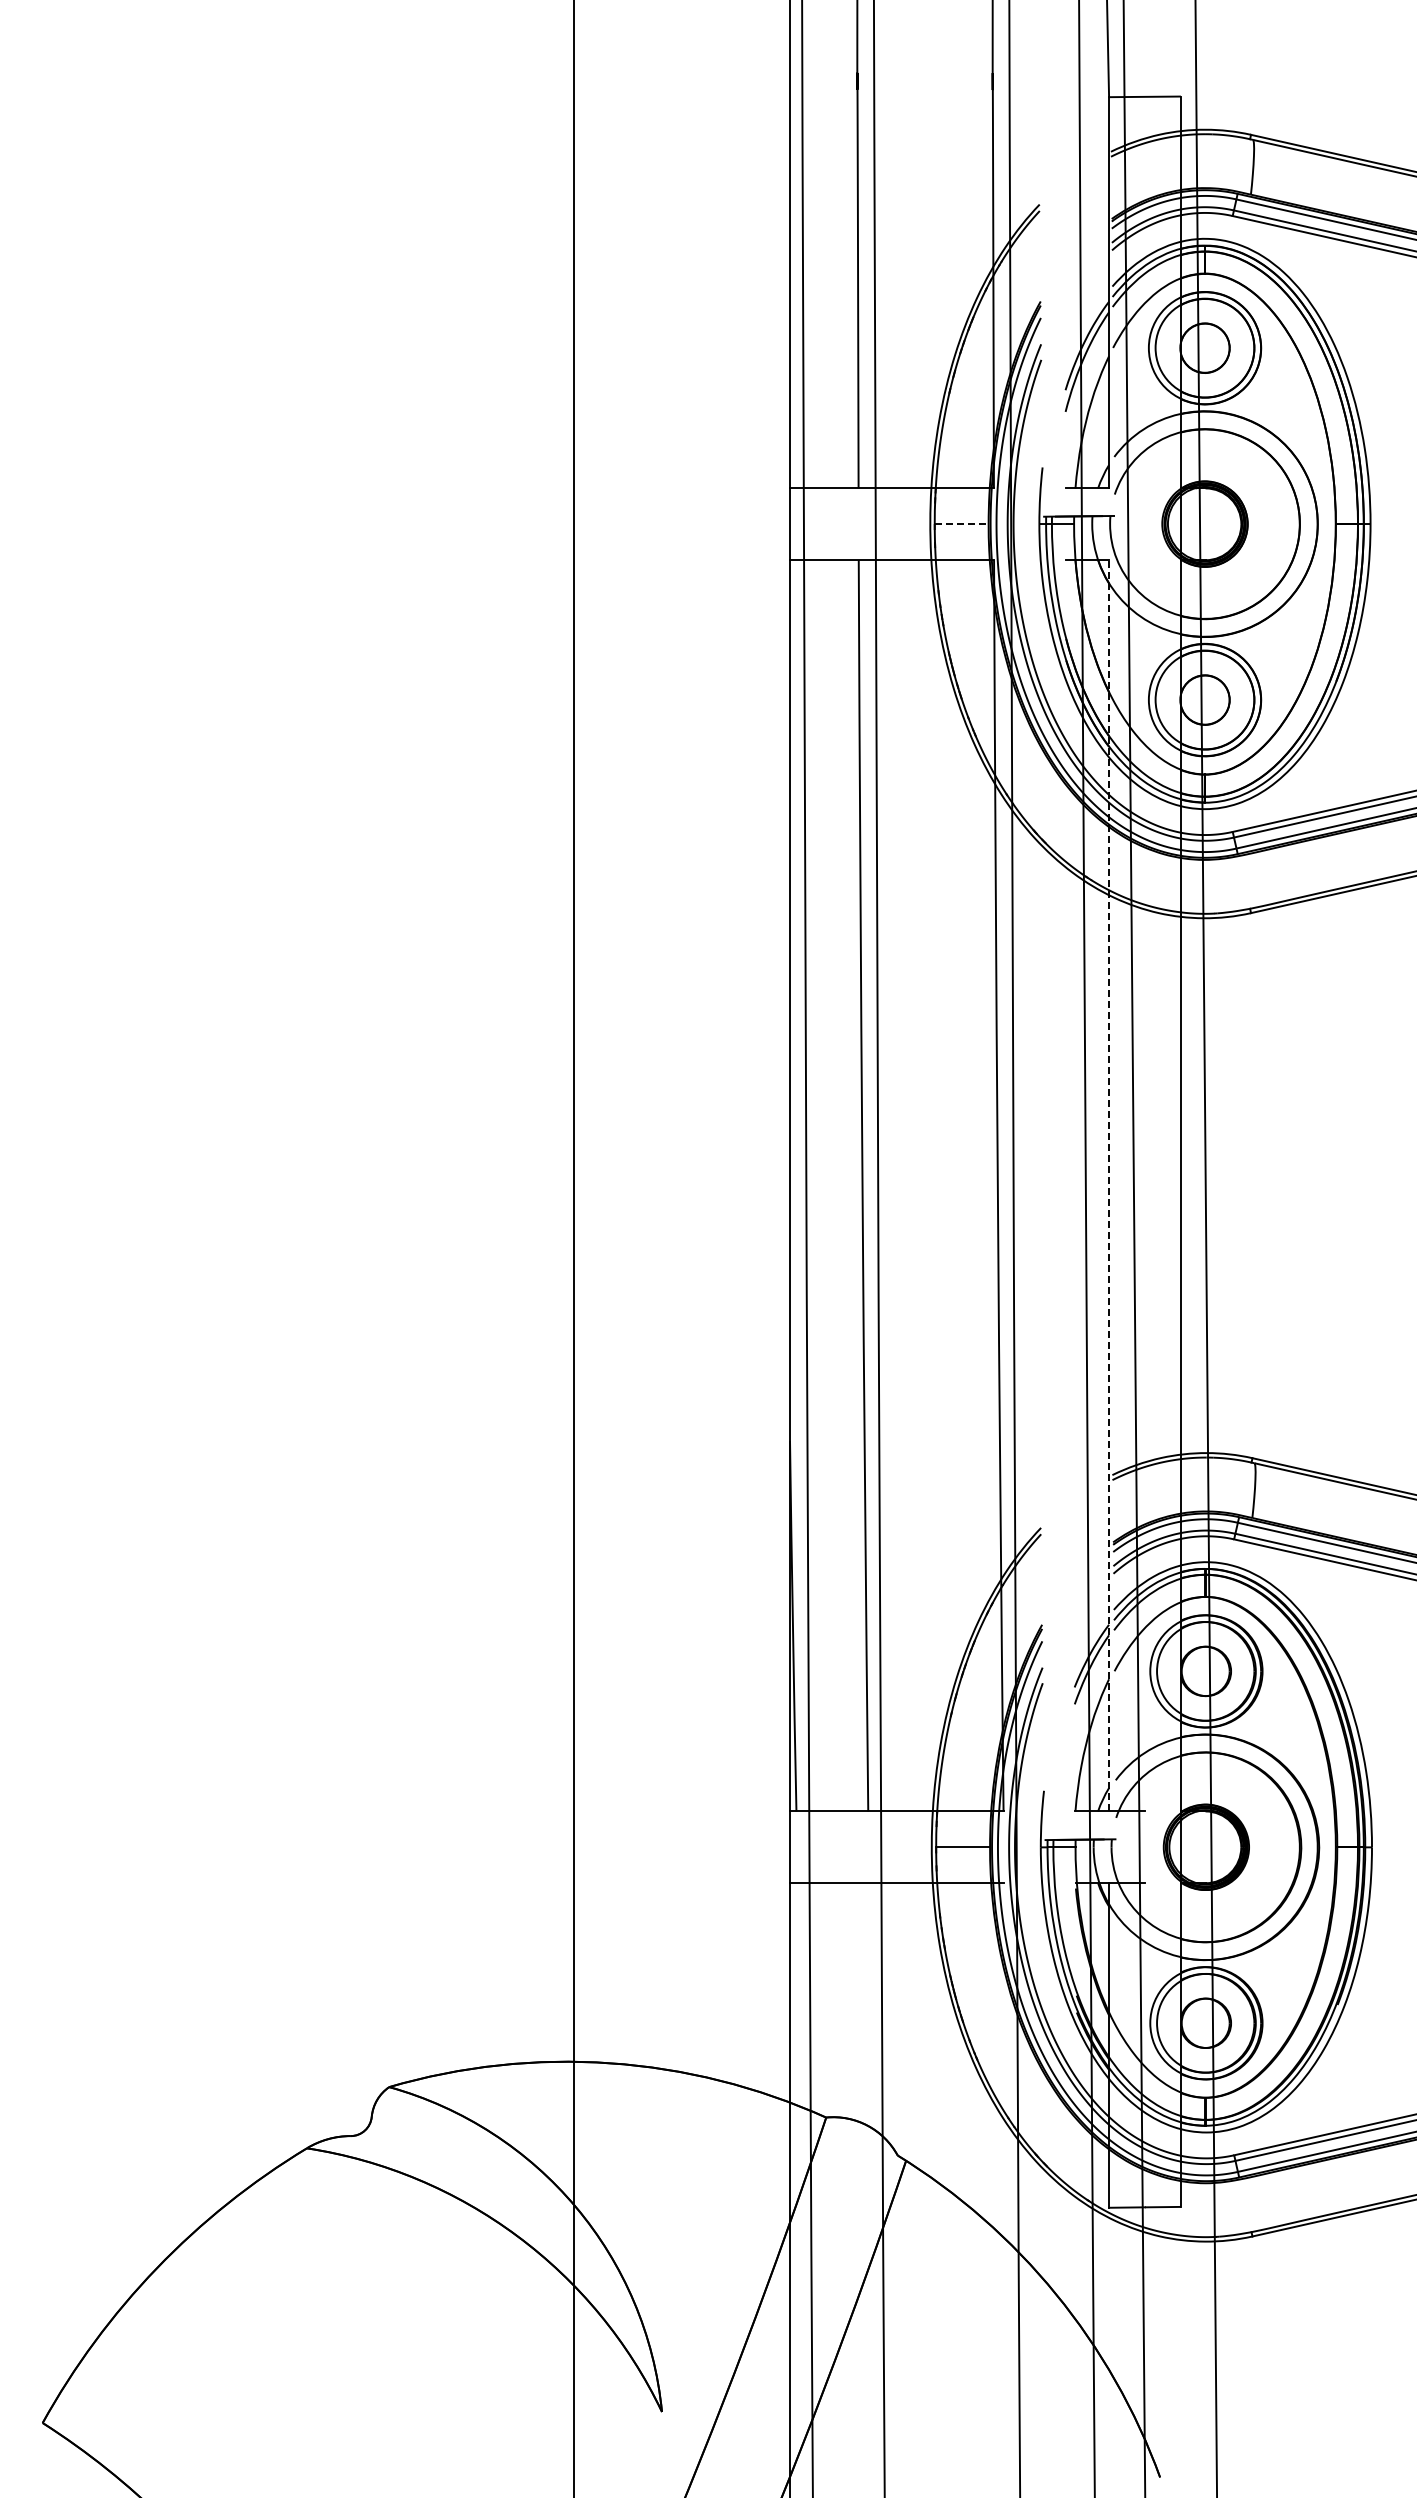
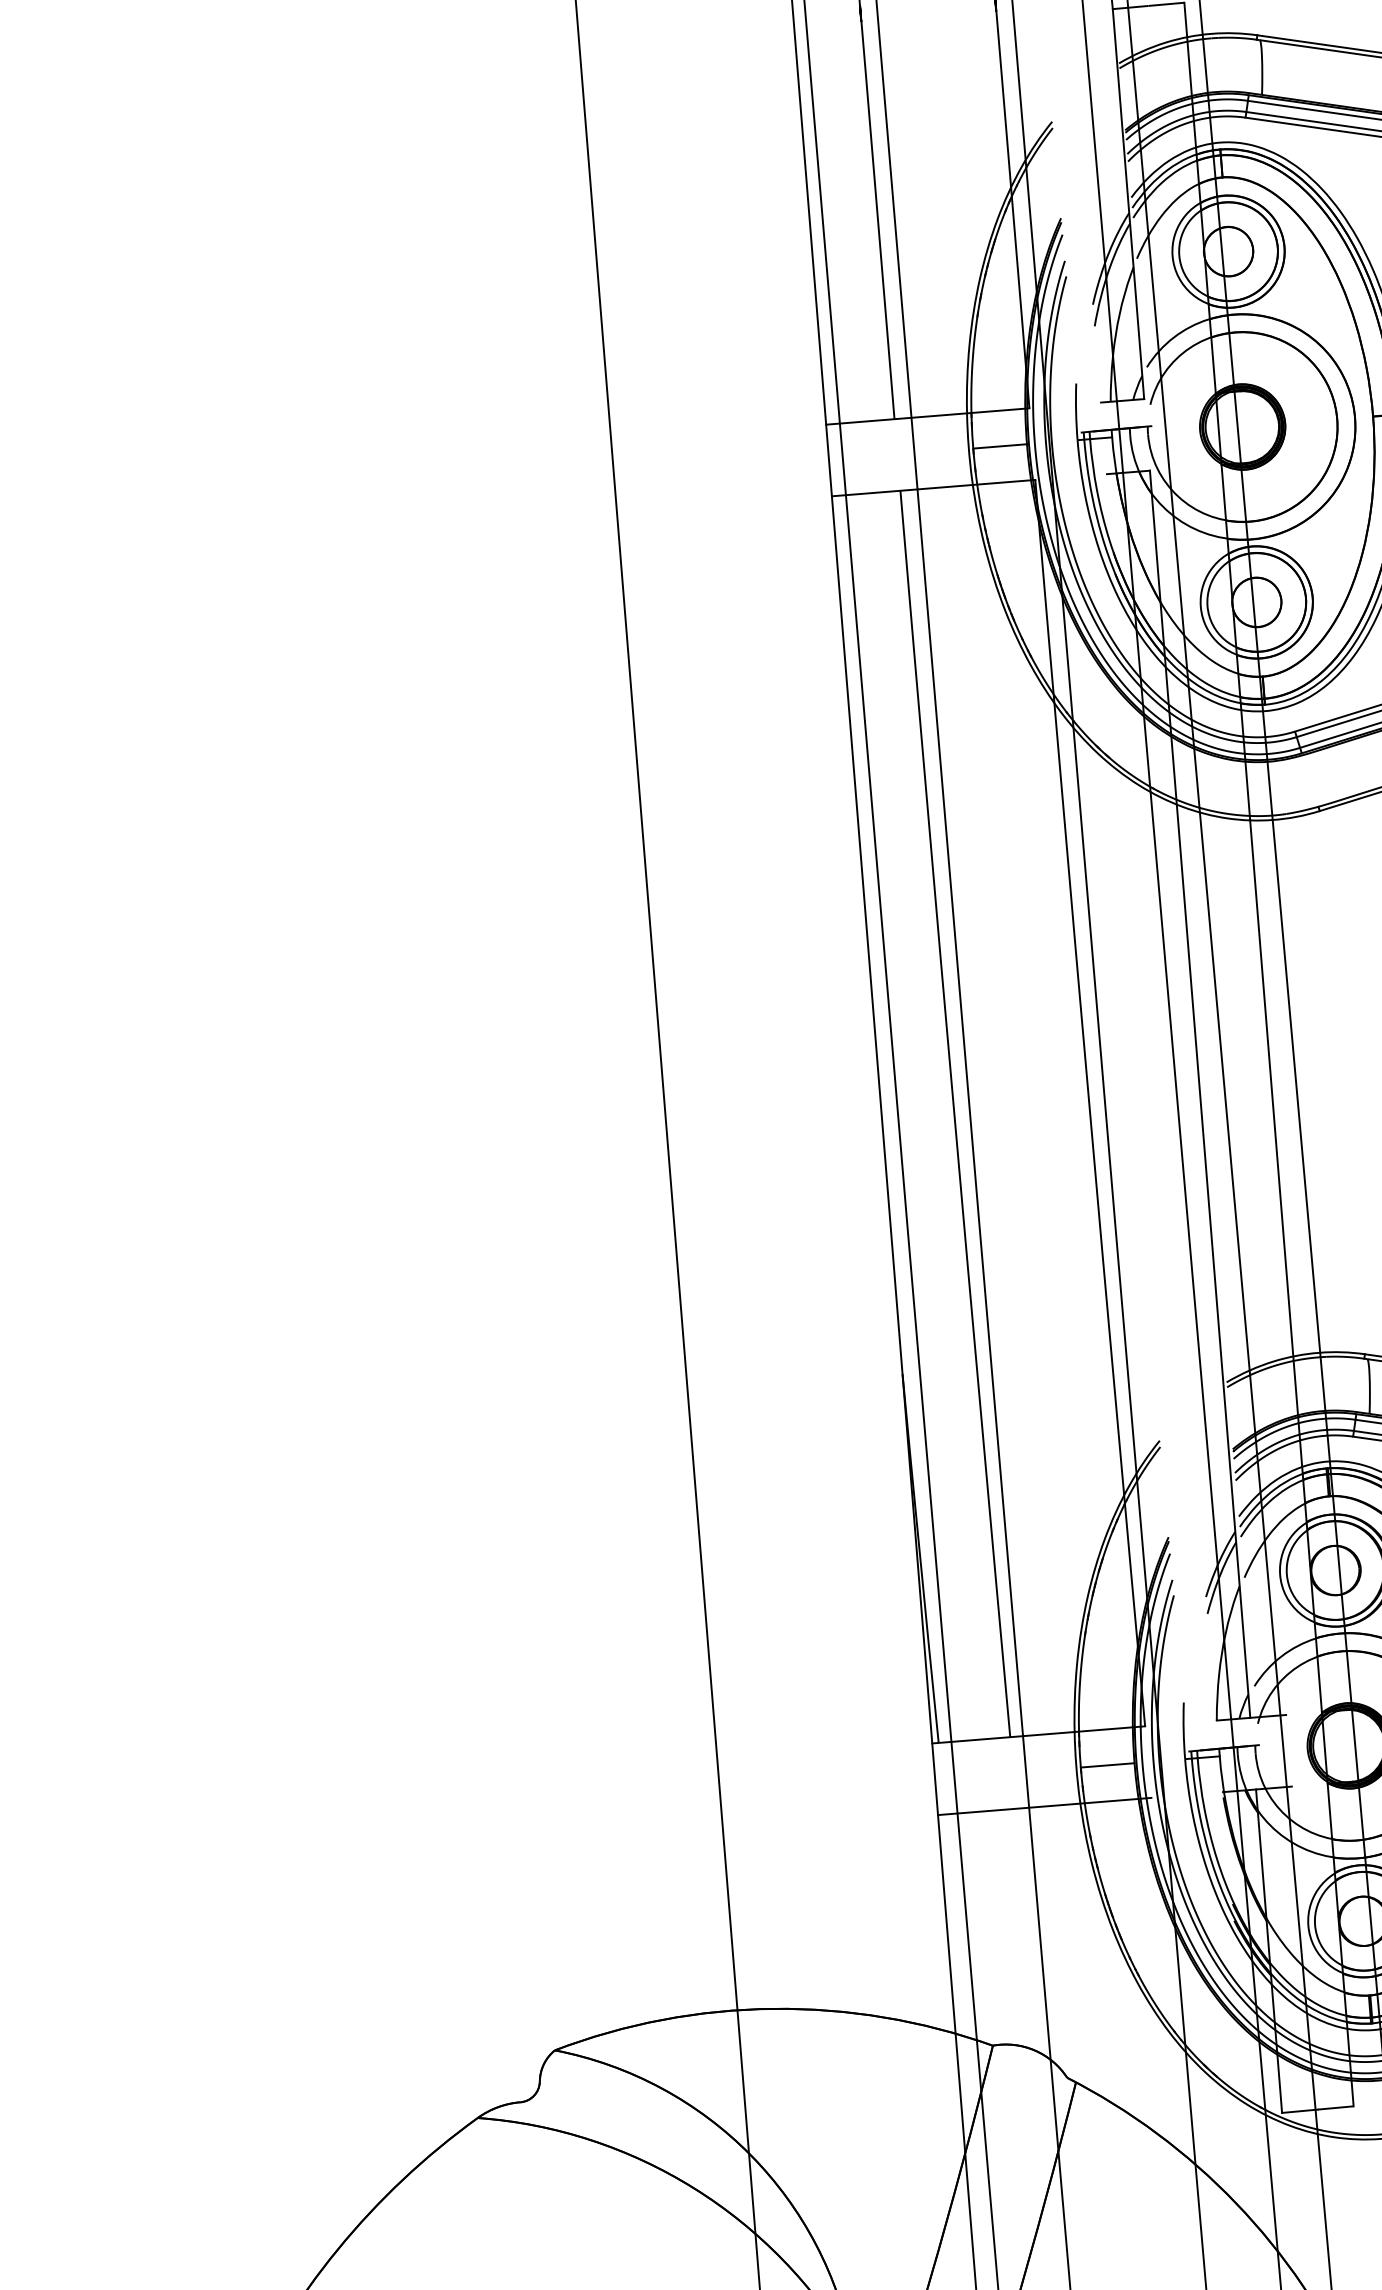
line: (961, 524) -> (999, 446), dashed -> solid
line: (1109, 1185) -> (1200, 1093), dashed -> solid

